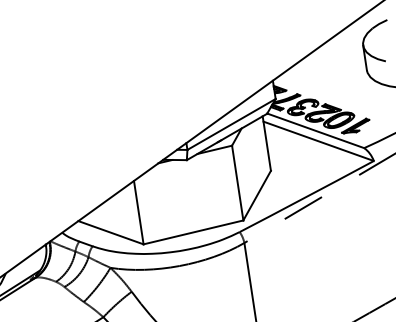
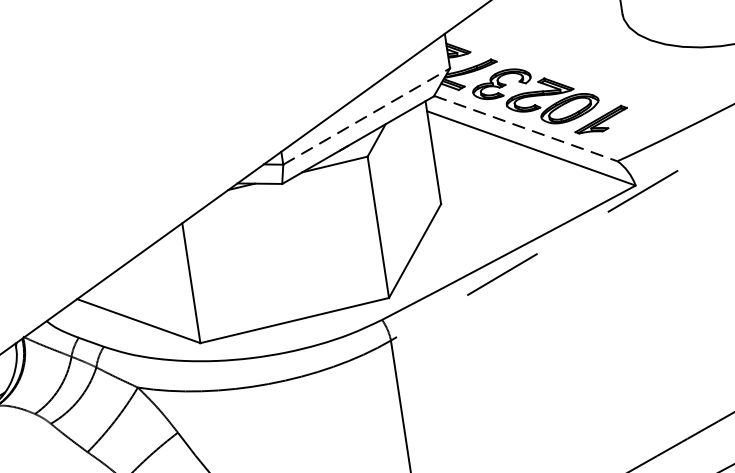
line: (231, 124) -> (366, 116), solid -> dashed
line: (316, 131) -> (527, 129), solid -> dashed

